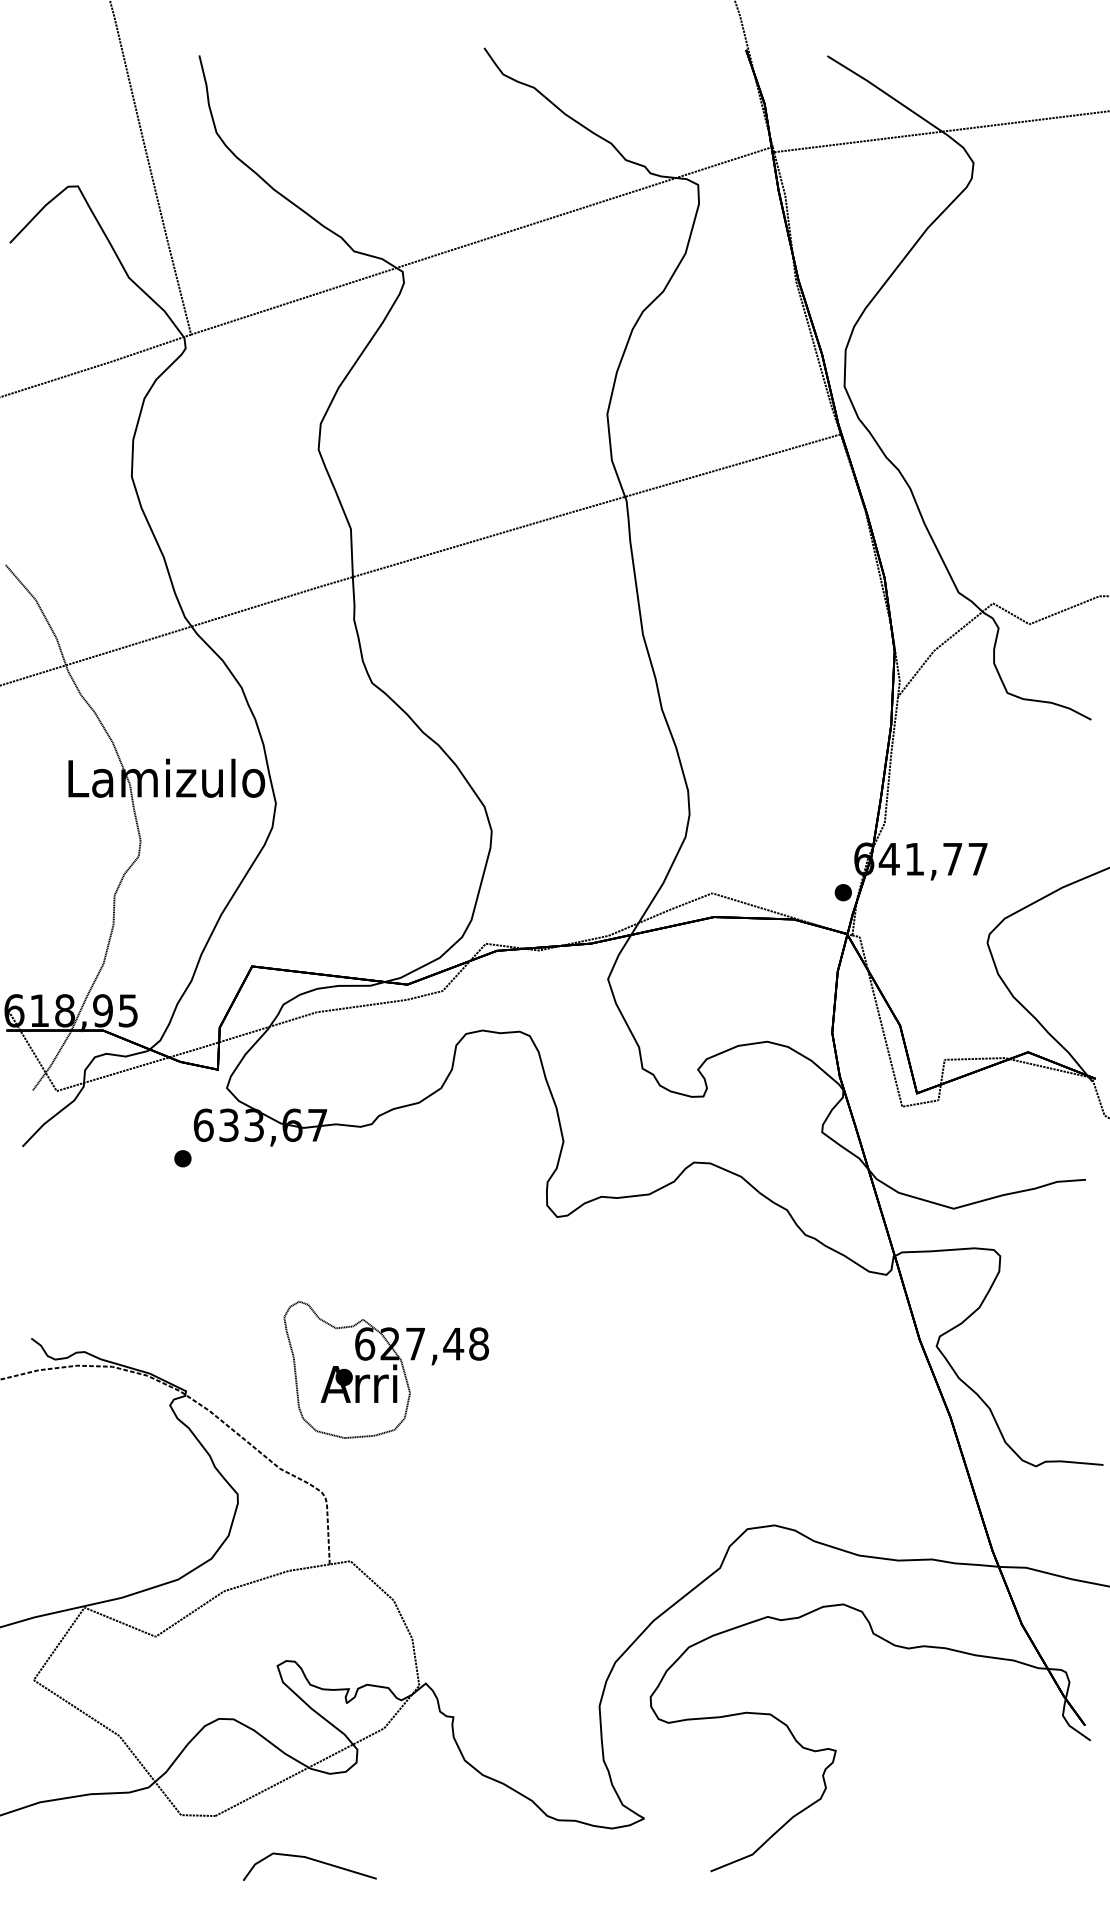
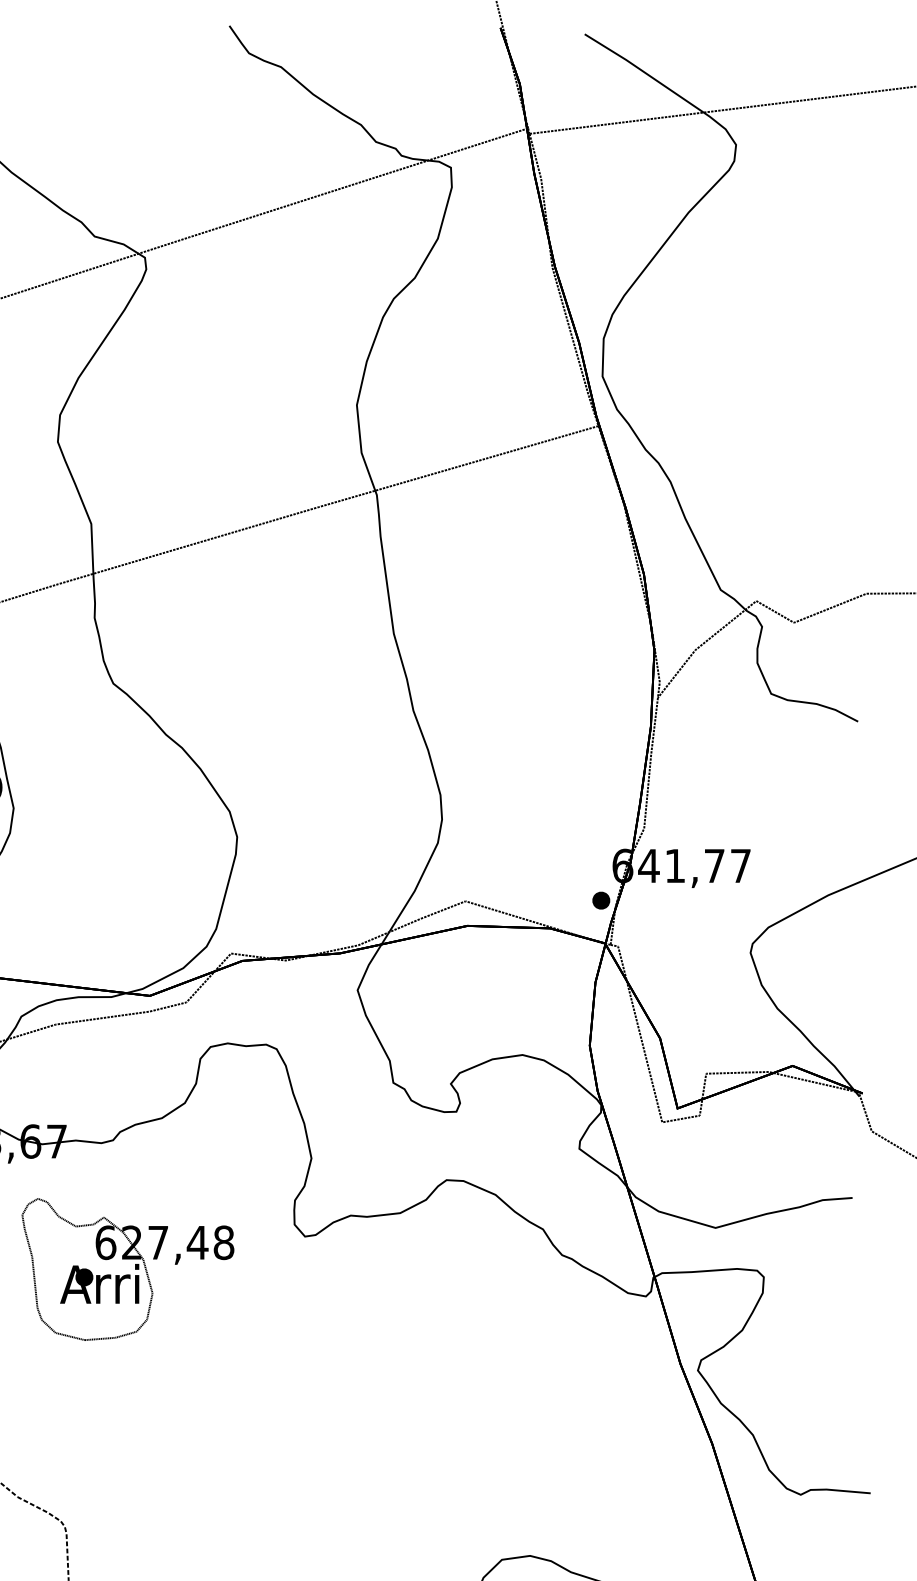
part: (385, 1369) -> (127, 1269), moved

